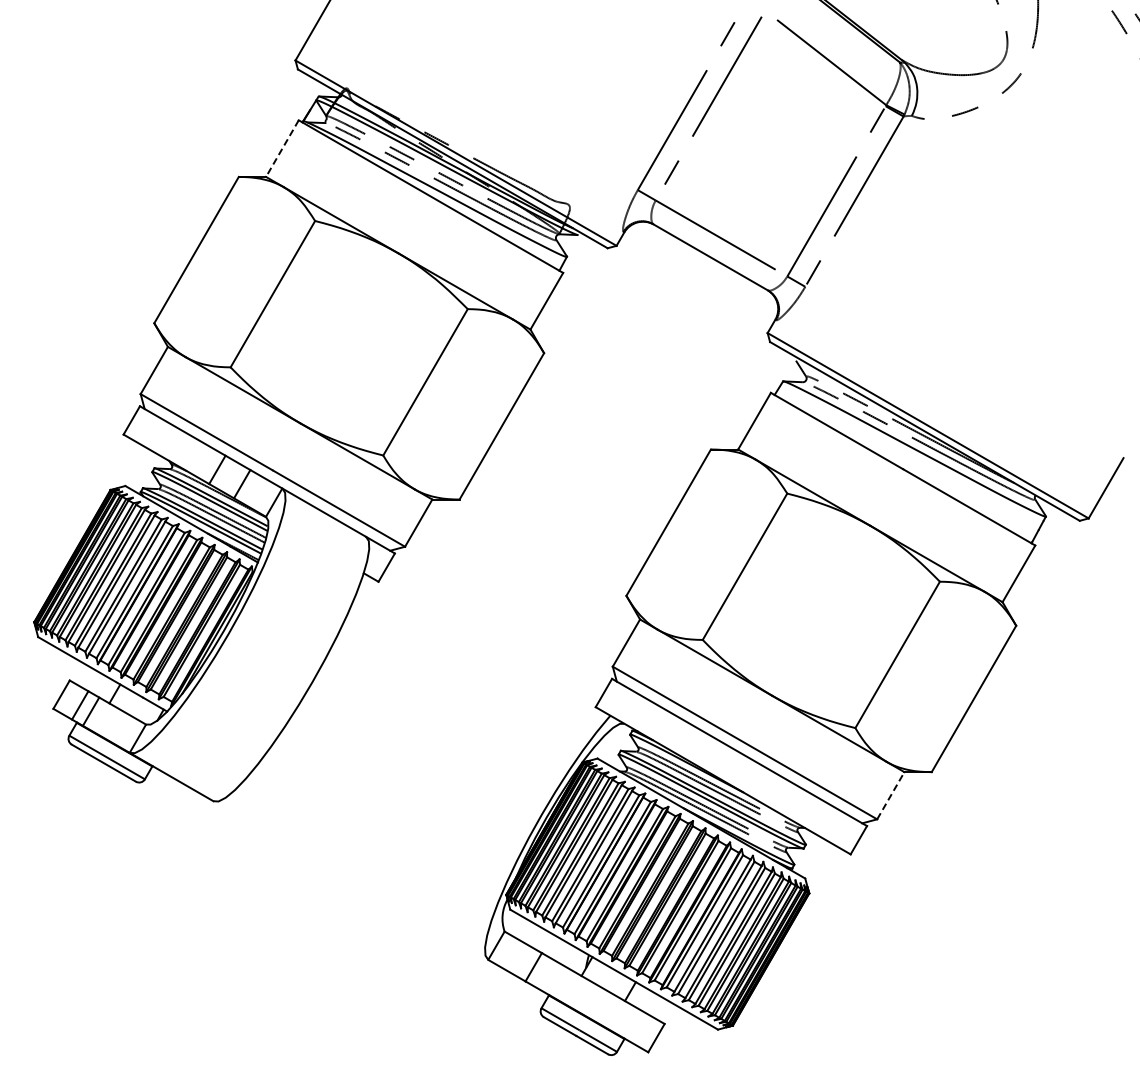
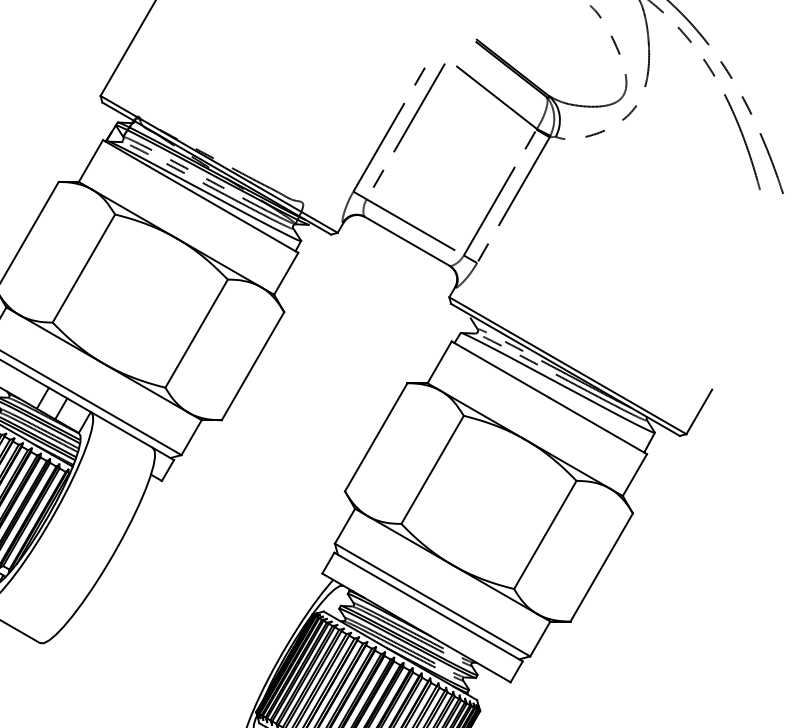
line: (282, 148) -> (90, 160), dashed -> solid
line: (891, 795) -> (540, 638), dashed -> solid

